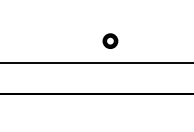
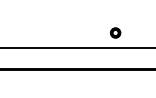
part: (110, 40) -> (115, 32), moved

